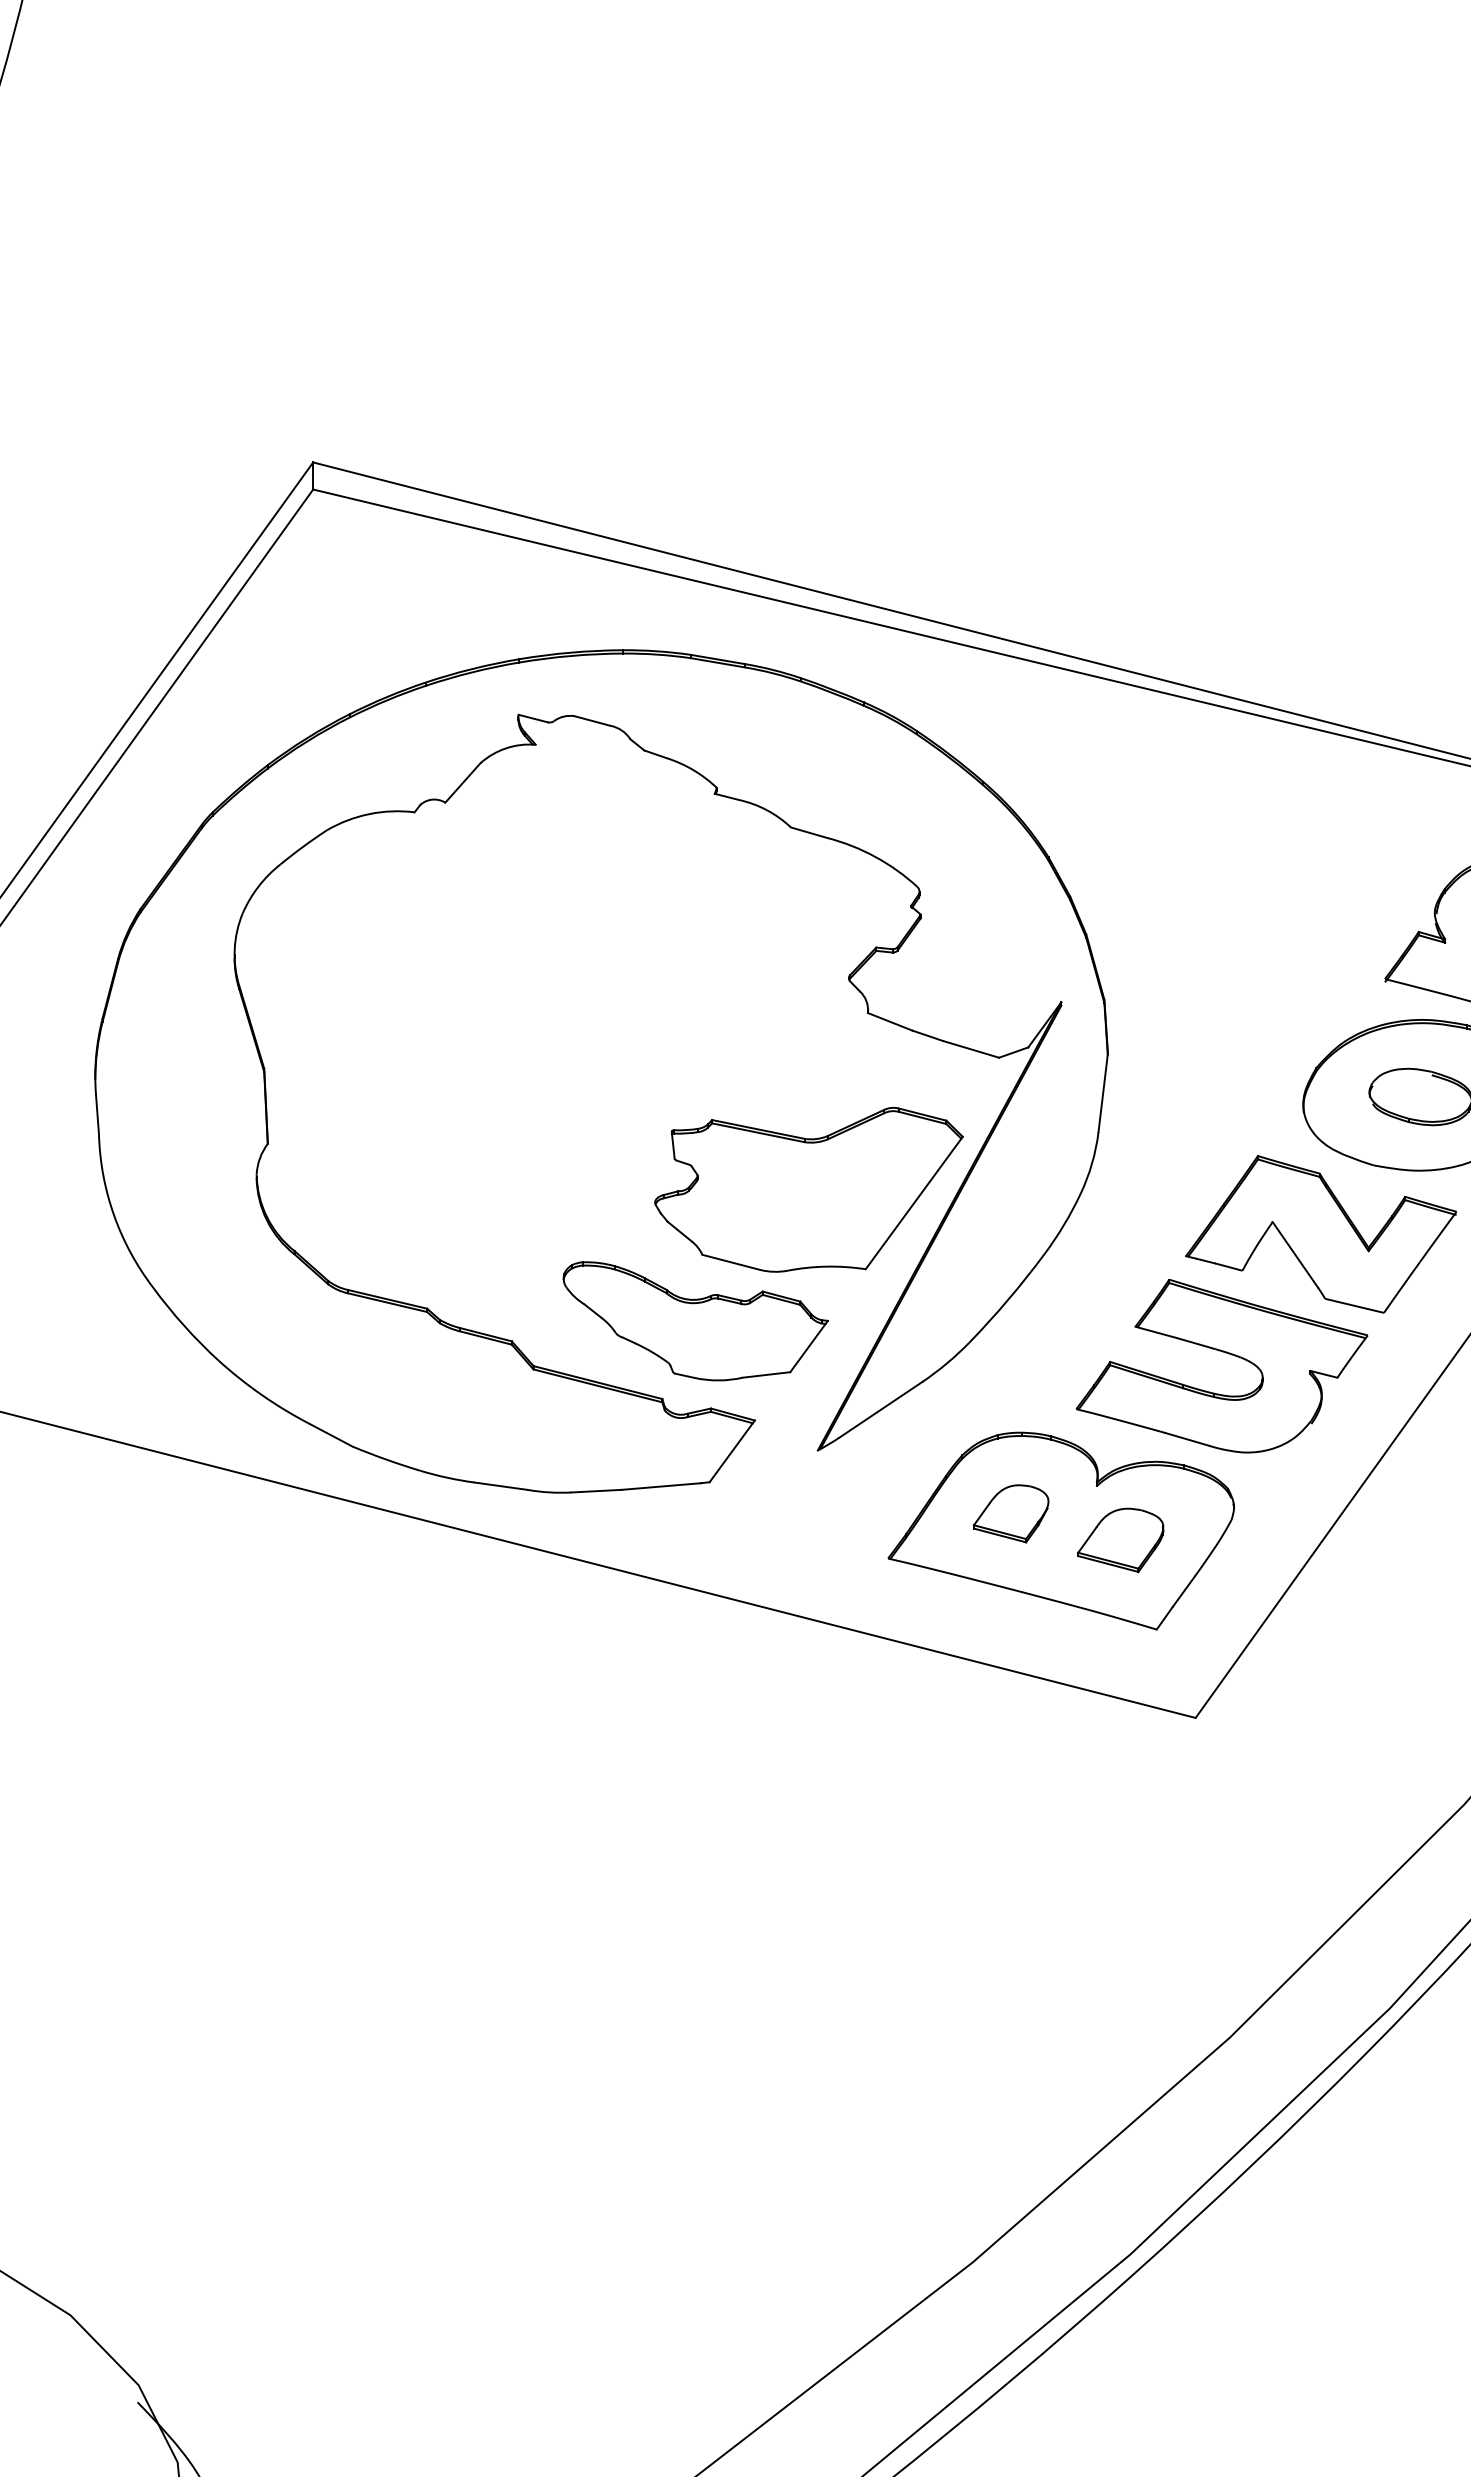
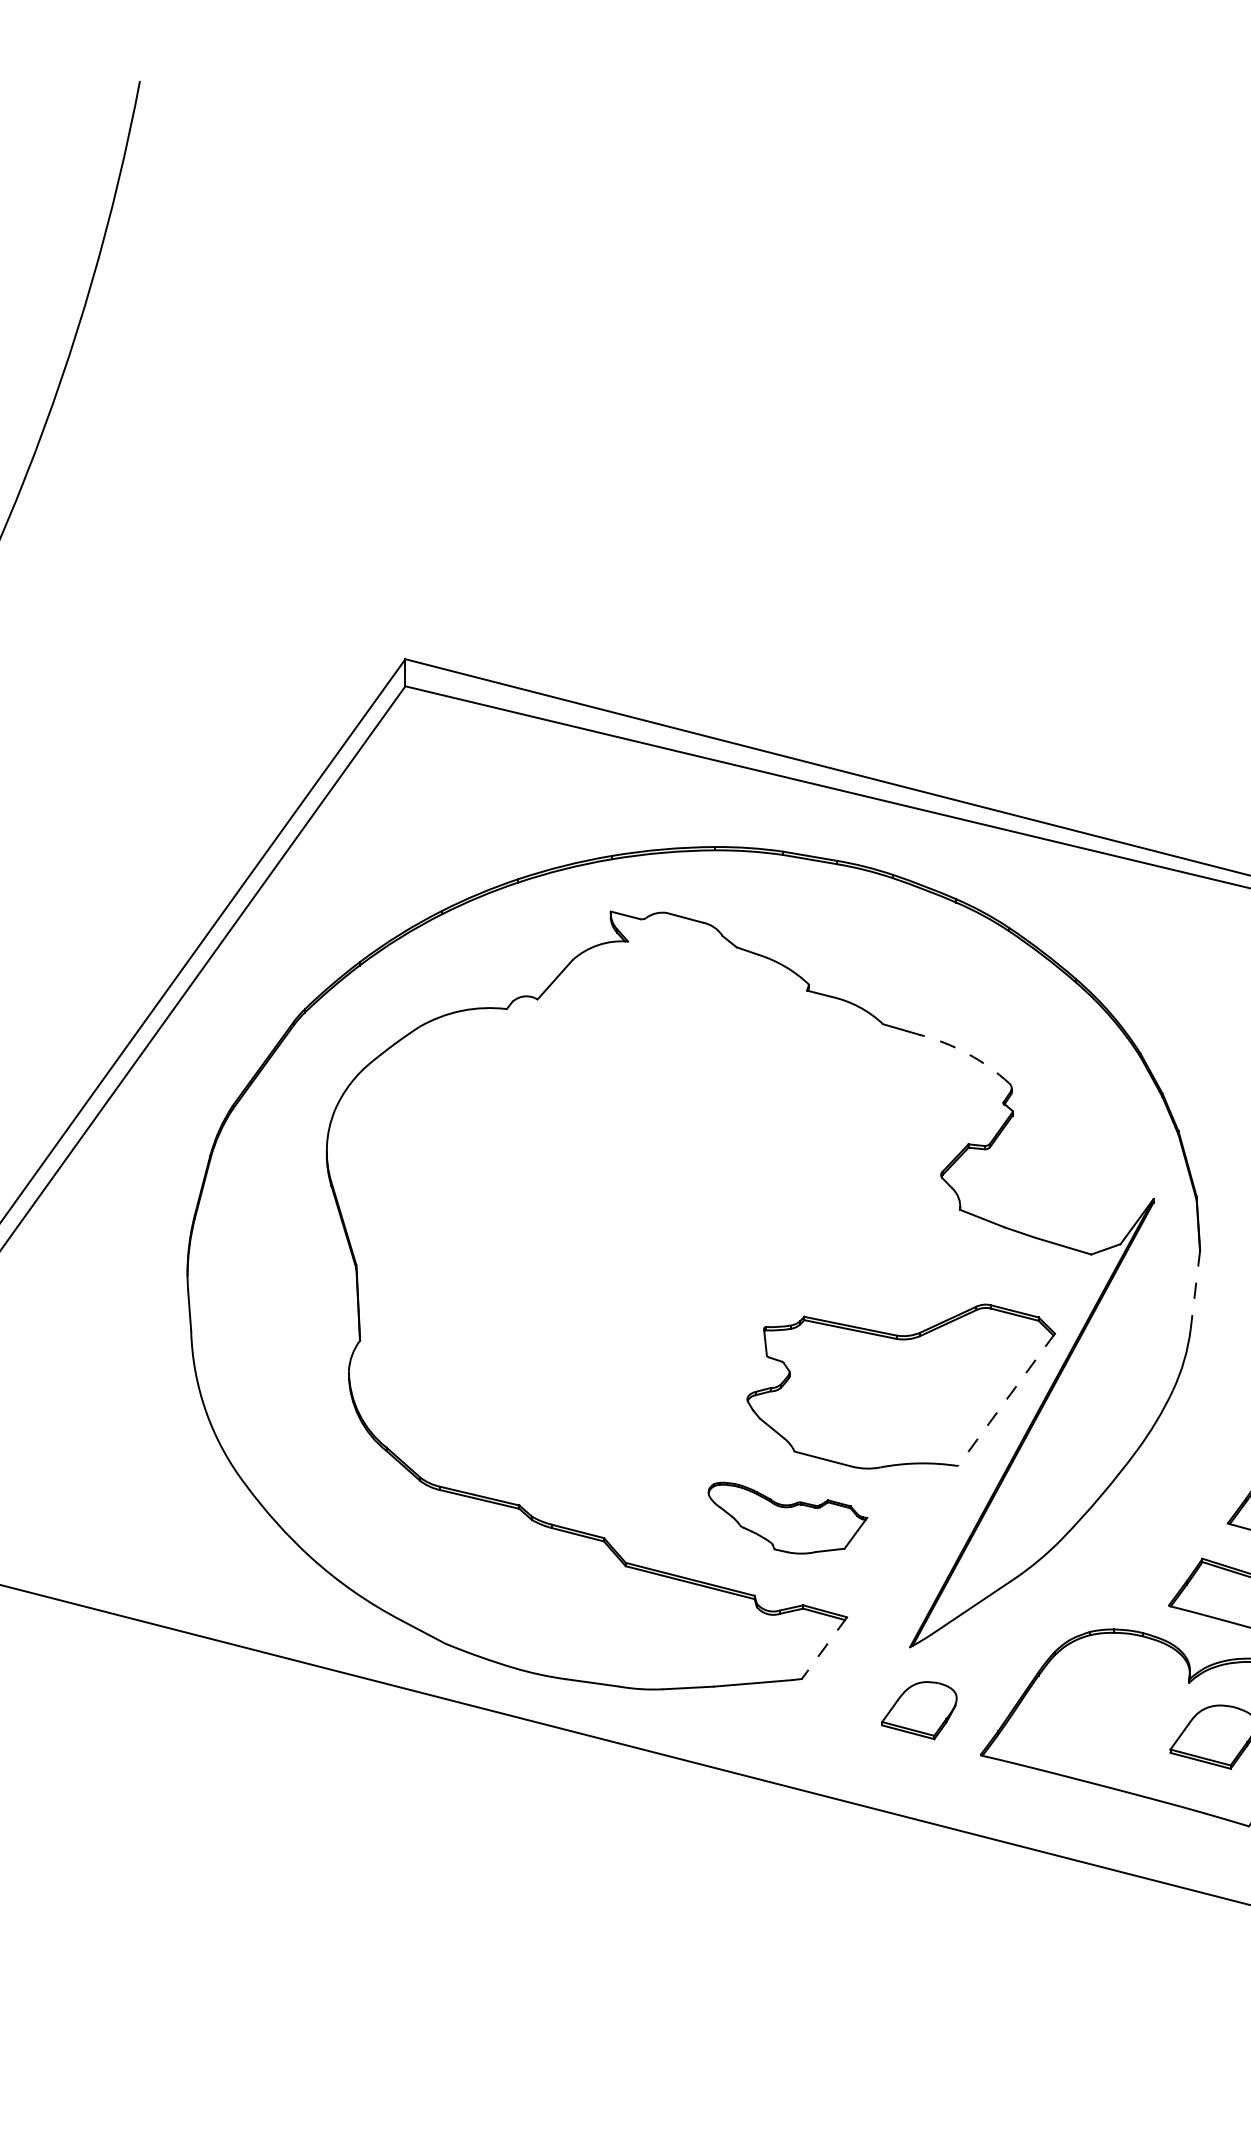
arc: (875, 856) -> (967, 1053), solid -> dashed
line: (1103, 1092) -> (1195, 1289), solid -> dashed
line: (913, 1203) -> (1005, 1400), solid -> dashed
part: (695, 1321) -> (787, 1518), size x0.6
line: (731, 1451) -> (823, 1648), solid -> dashed
part: (1010, 1513) -> (918, 1710), moved

